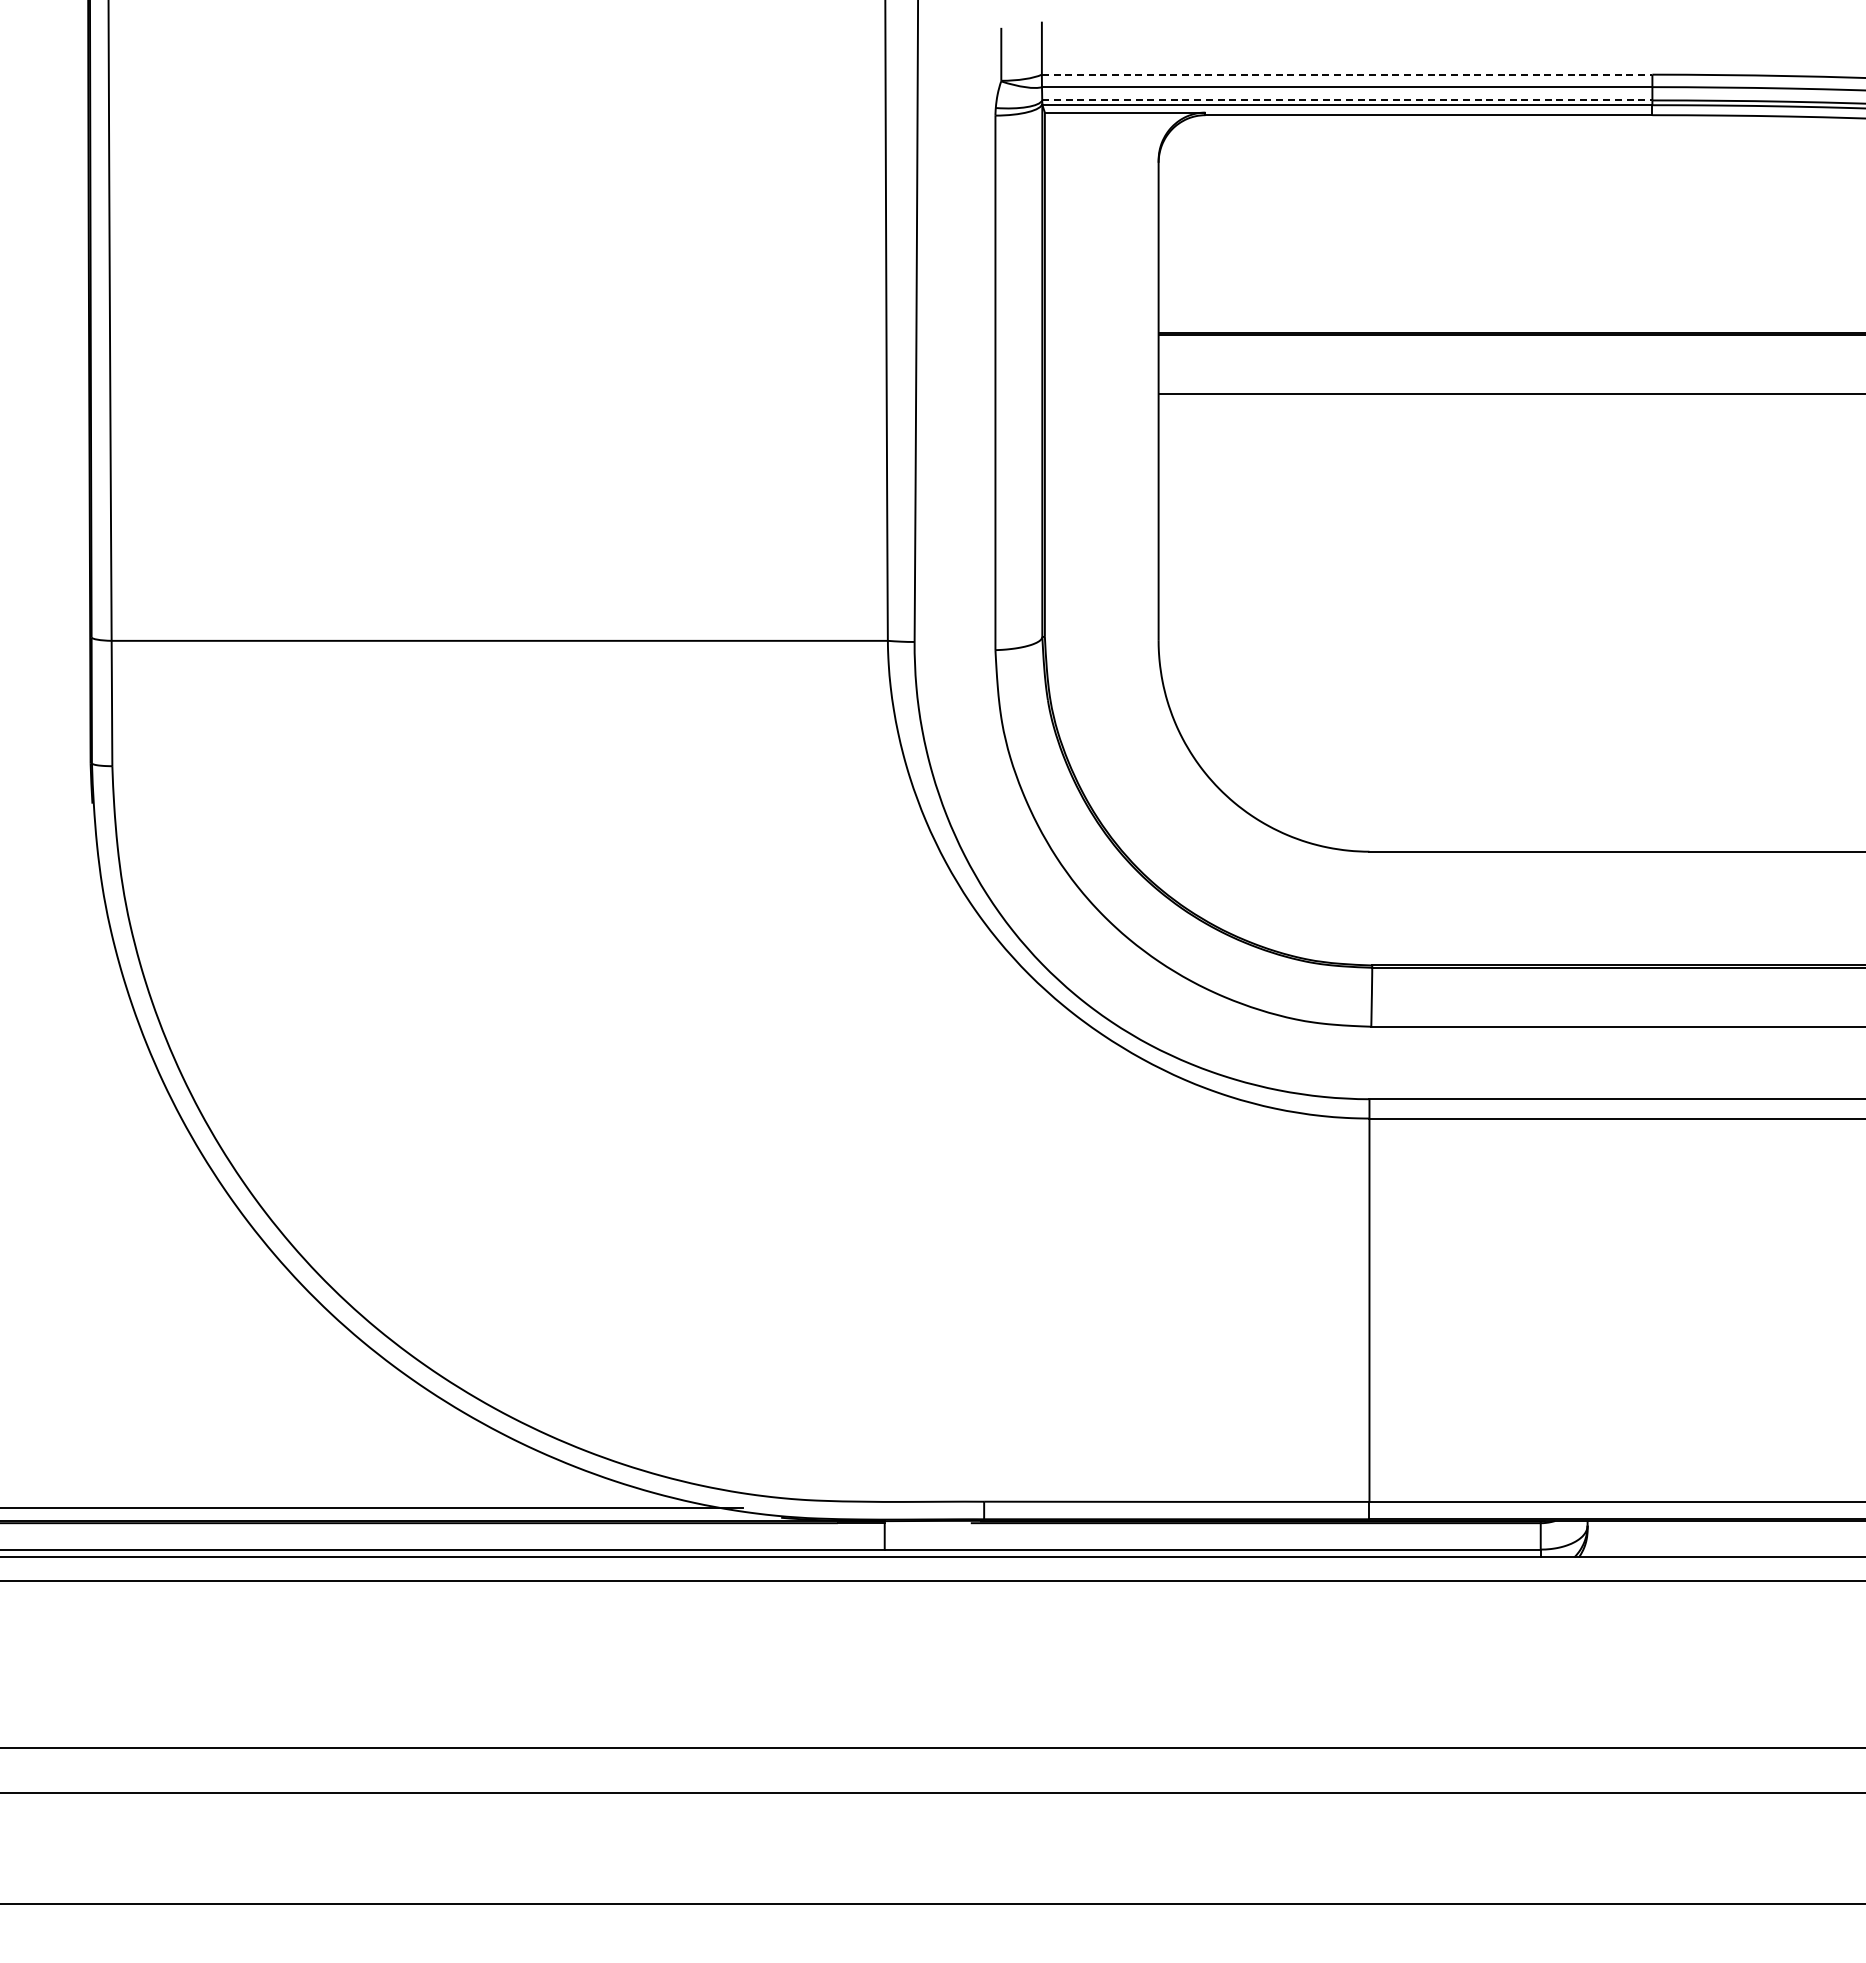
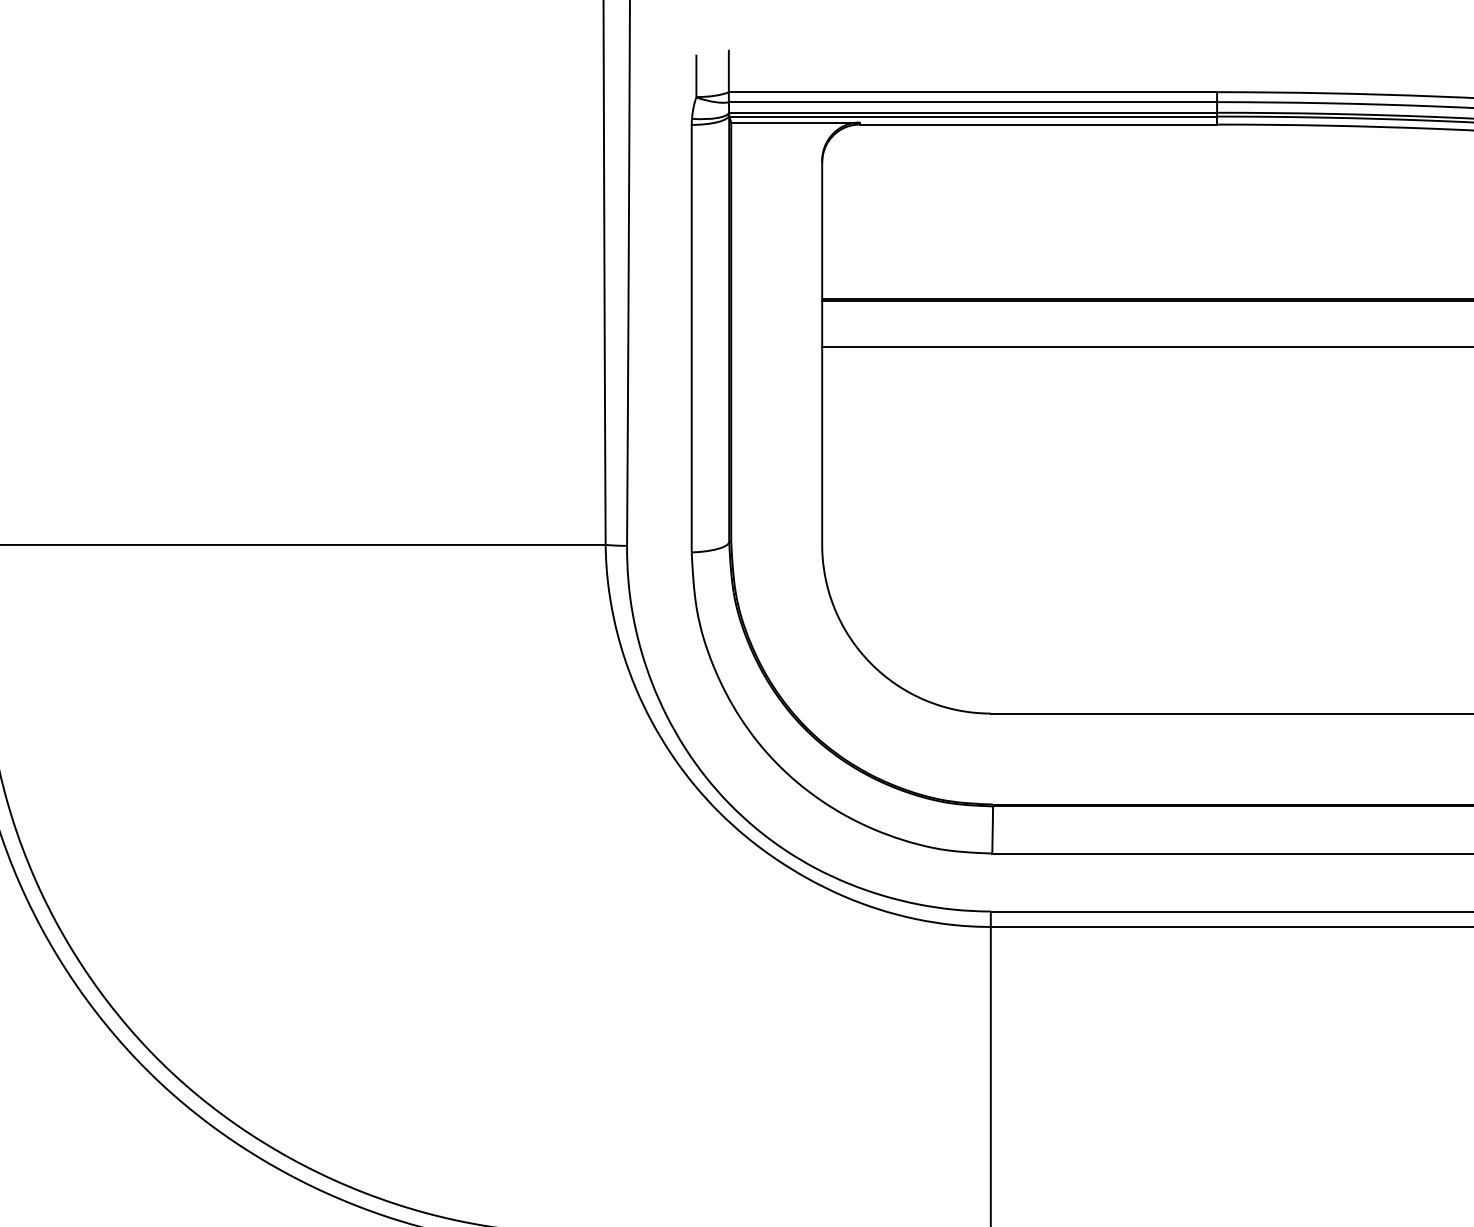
line: (1347, 74) -> (973, 92), dashed -> solid
line: (1347, 100) -> (973, 112), dashed -> solid

